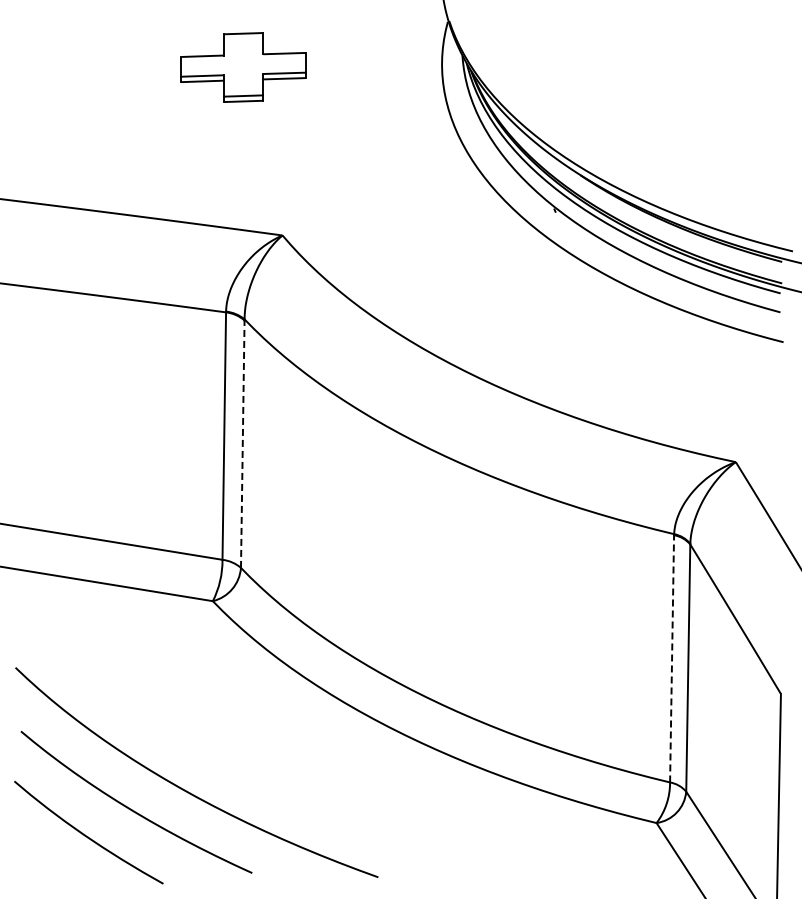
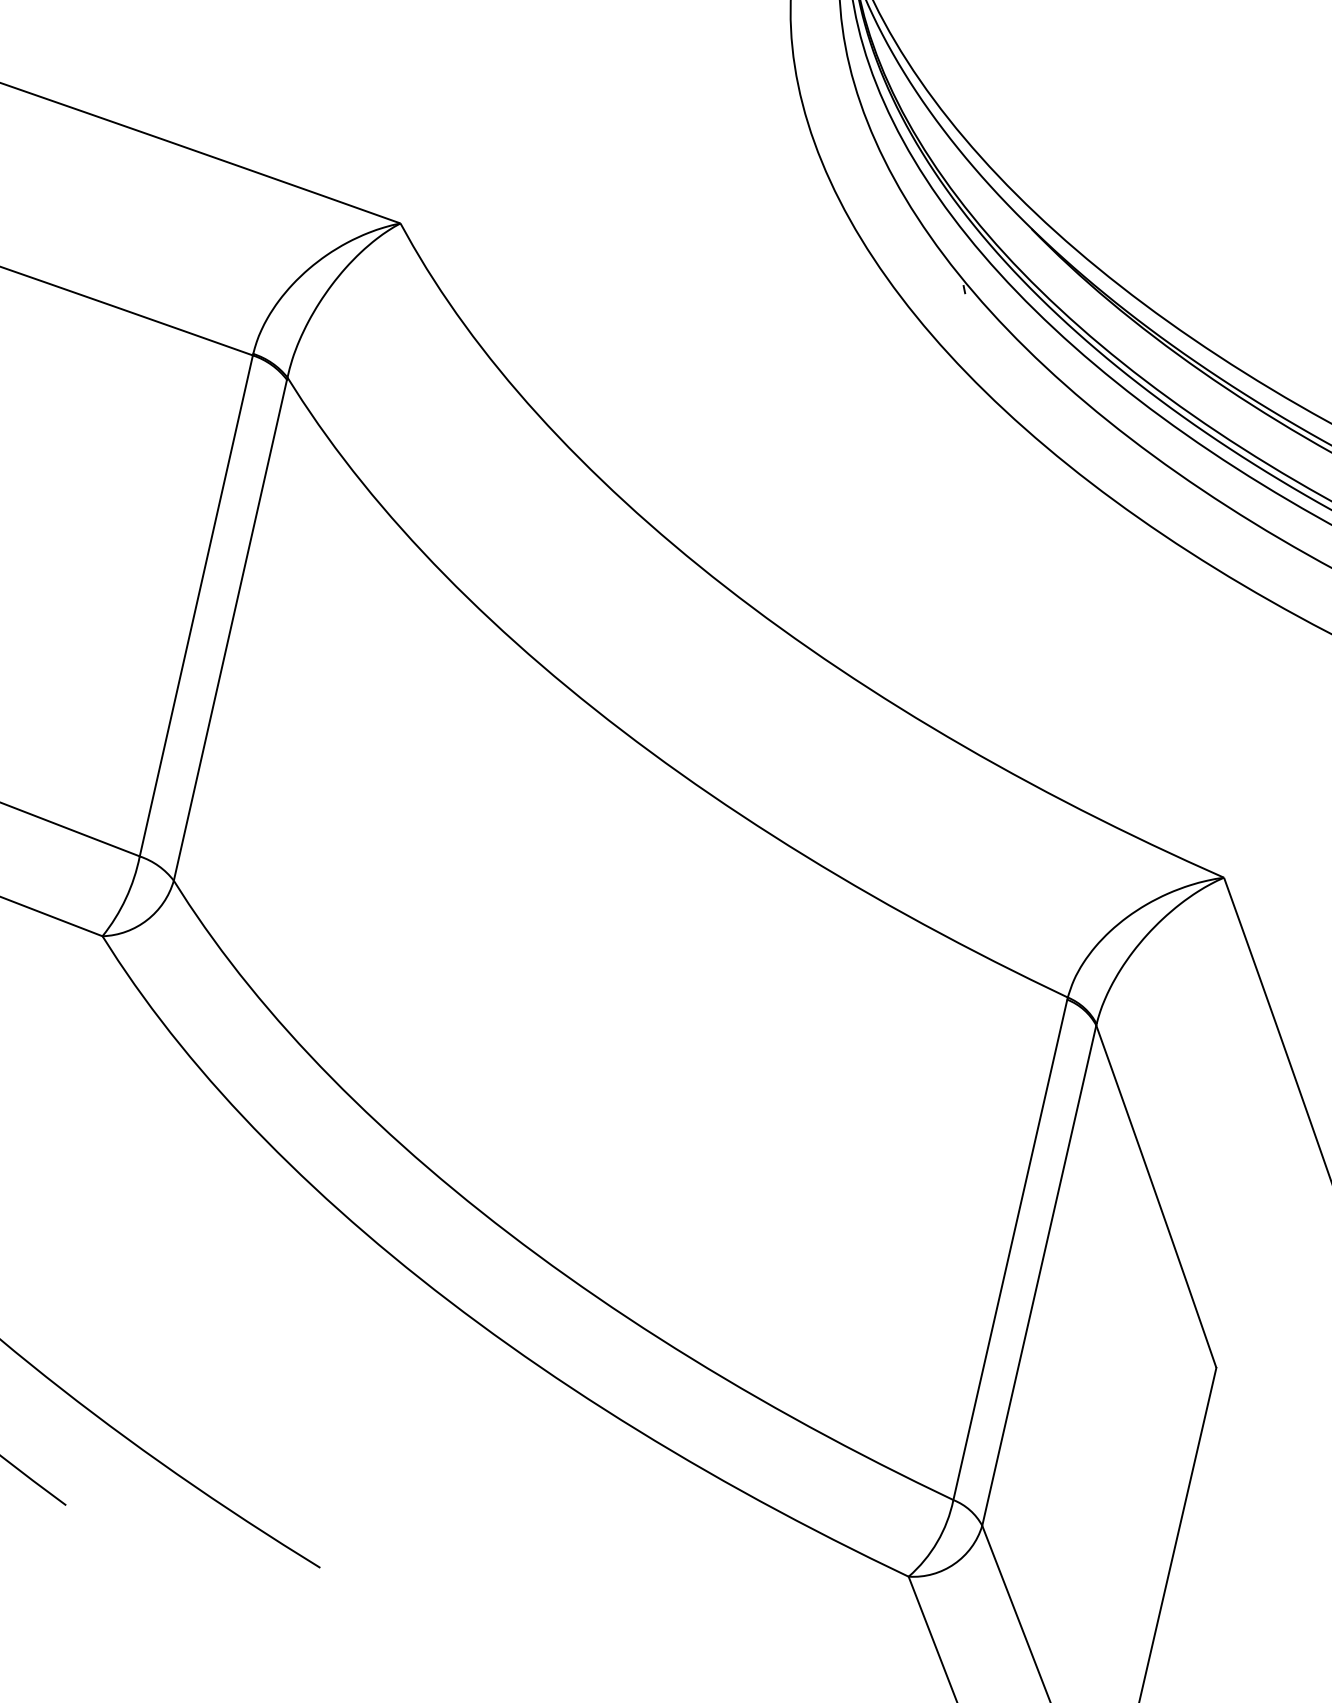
line: (242, 444) -> (229, 630), dashed -> solid
line: (672, 659) -> (1010, 1251), dashed -> solid

